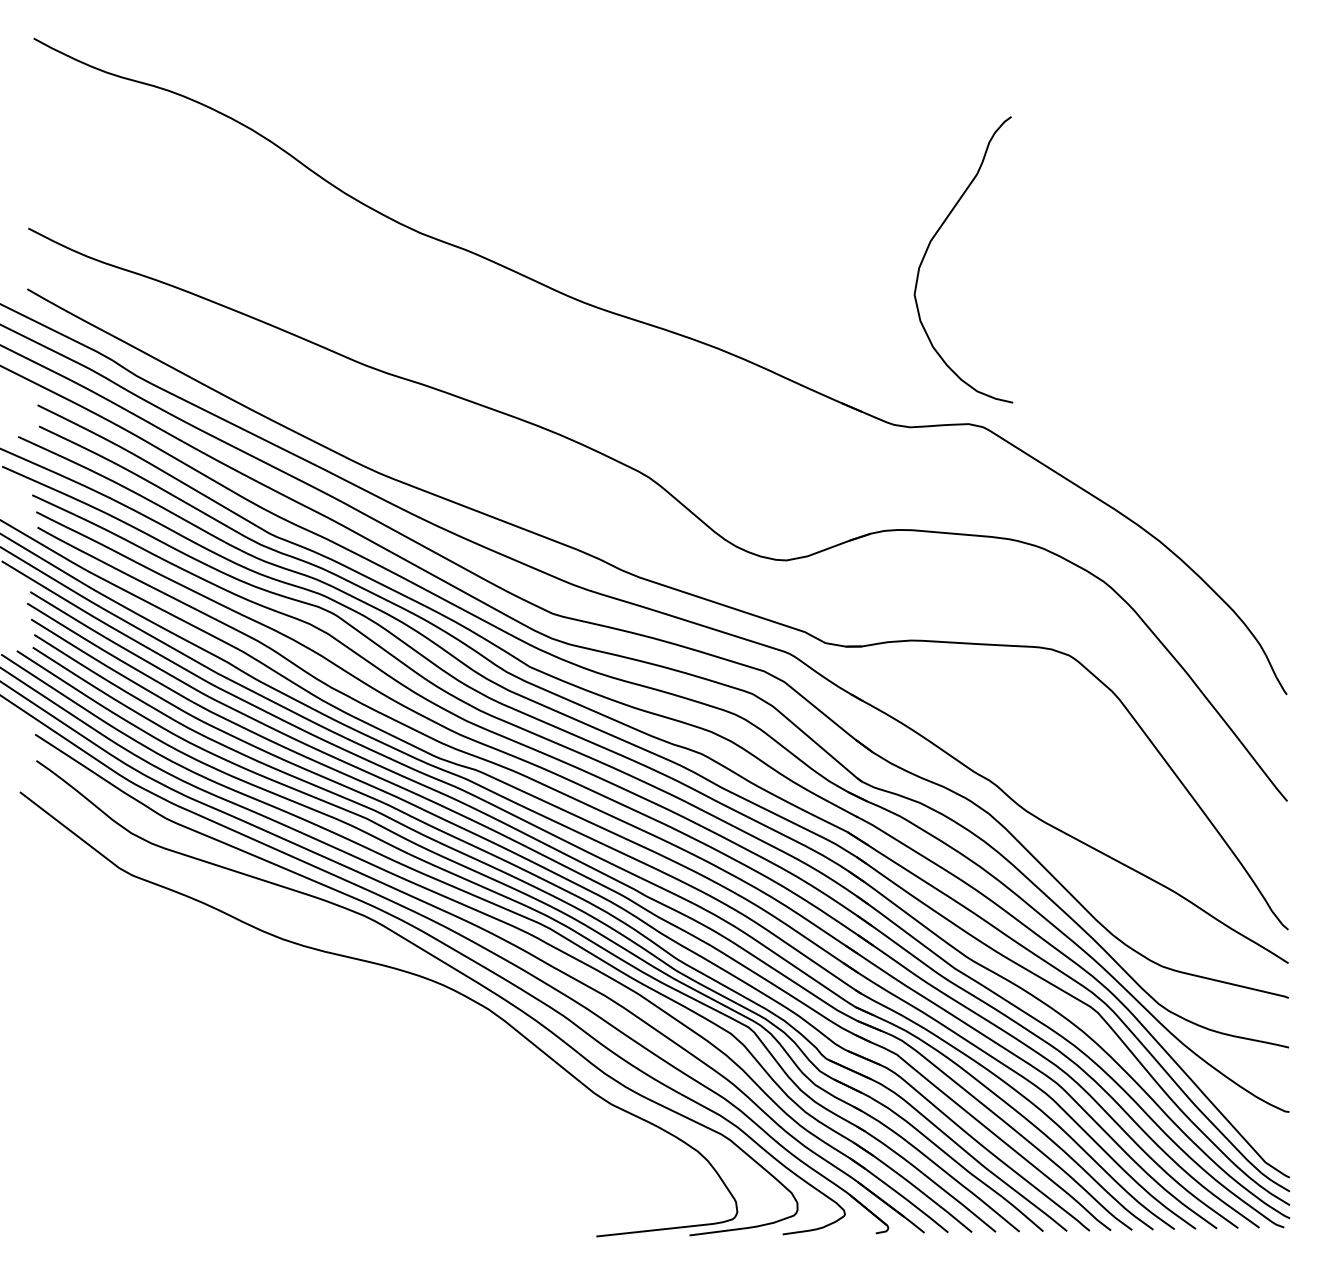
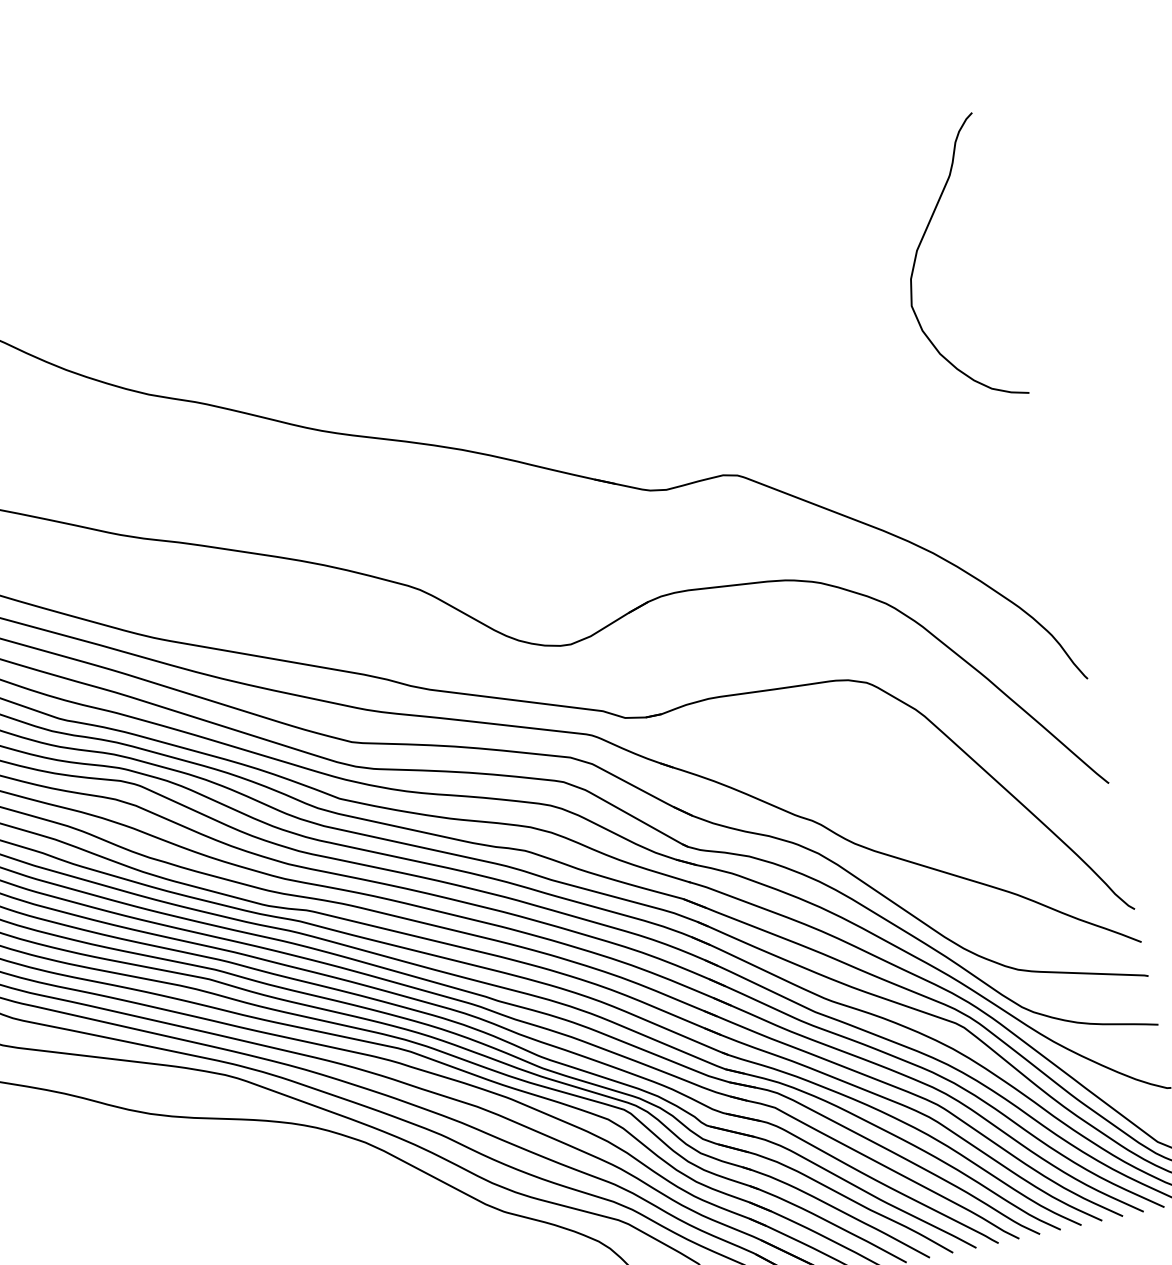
curve: (933, 239) -> (919, 248), moved

